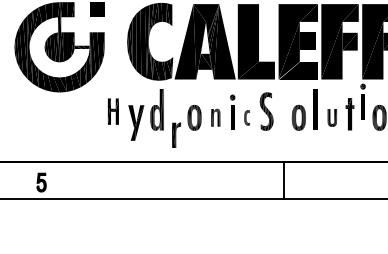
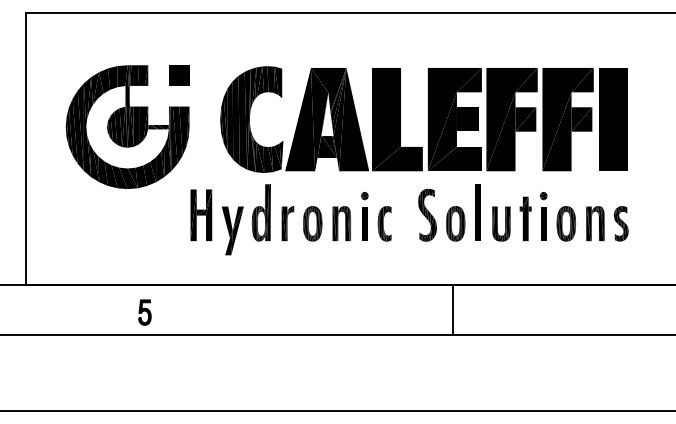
part: (362, 101) -> (543, 216), moved
part: (113, 111) -> (201, 215), size x1.43
part: (266, 111) -> (427, 214), moved
part: (215, 117) -> (341, 223), size x1.43
part: (246, 117) -> (384, 223), size x1.67
part: (332, 117) -> (501, 223), size x1.43
part: (176, 135) -> (287, 223), moved
line: (284, 180) -> (453, 309), moved
part: (41, 182) -> (144, 312), moved

